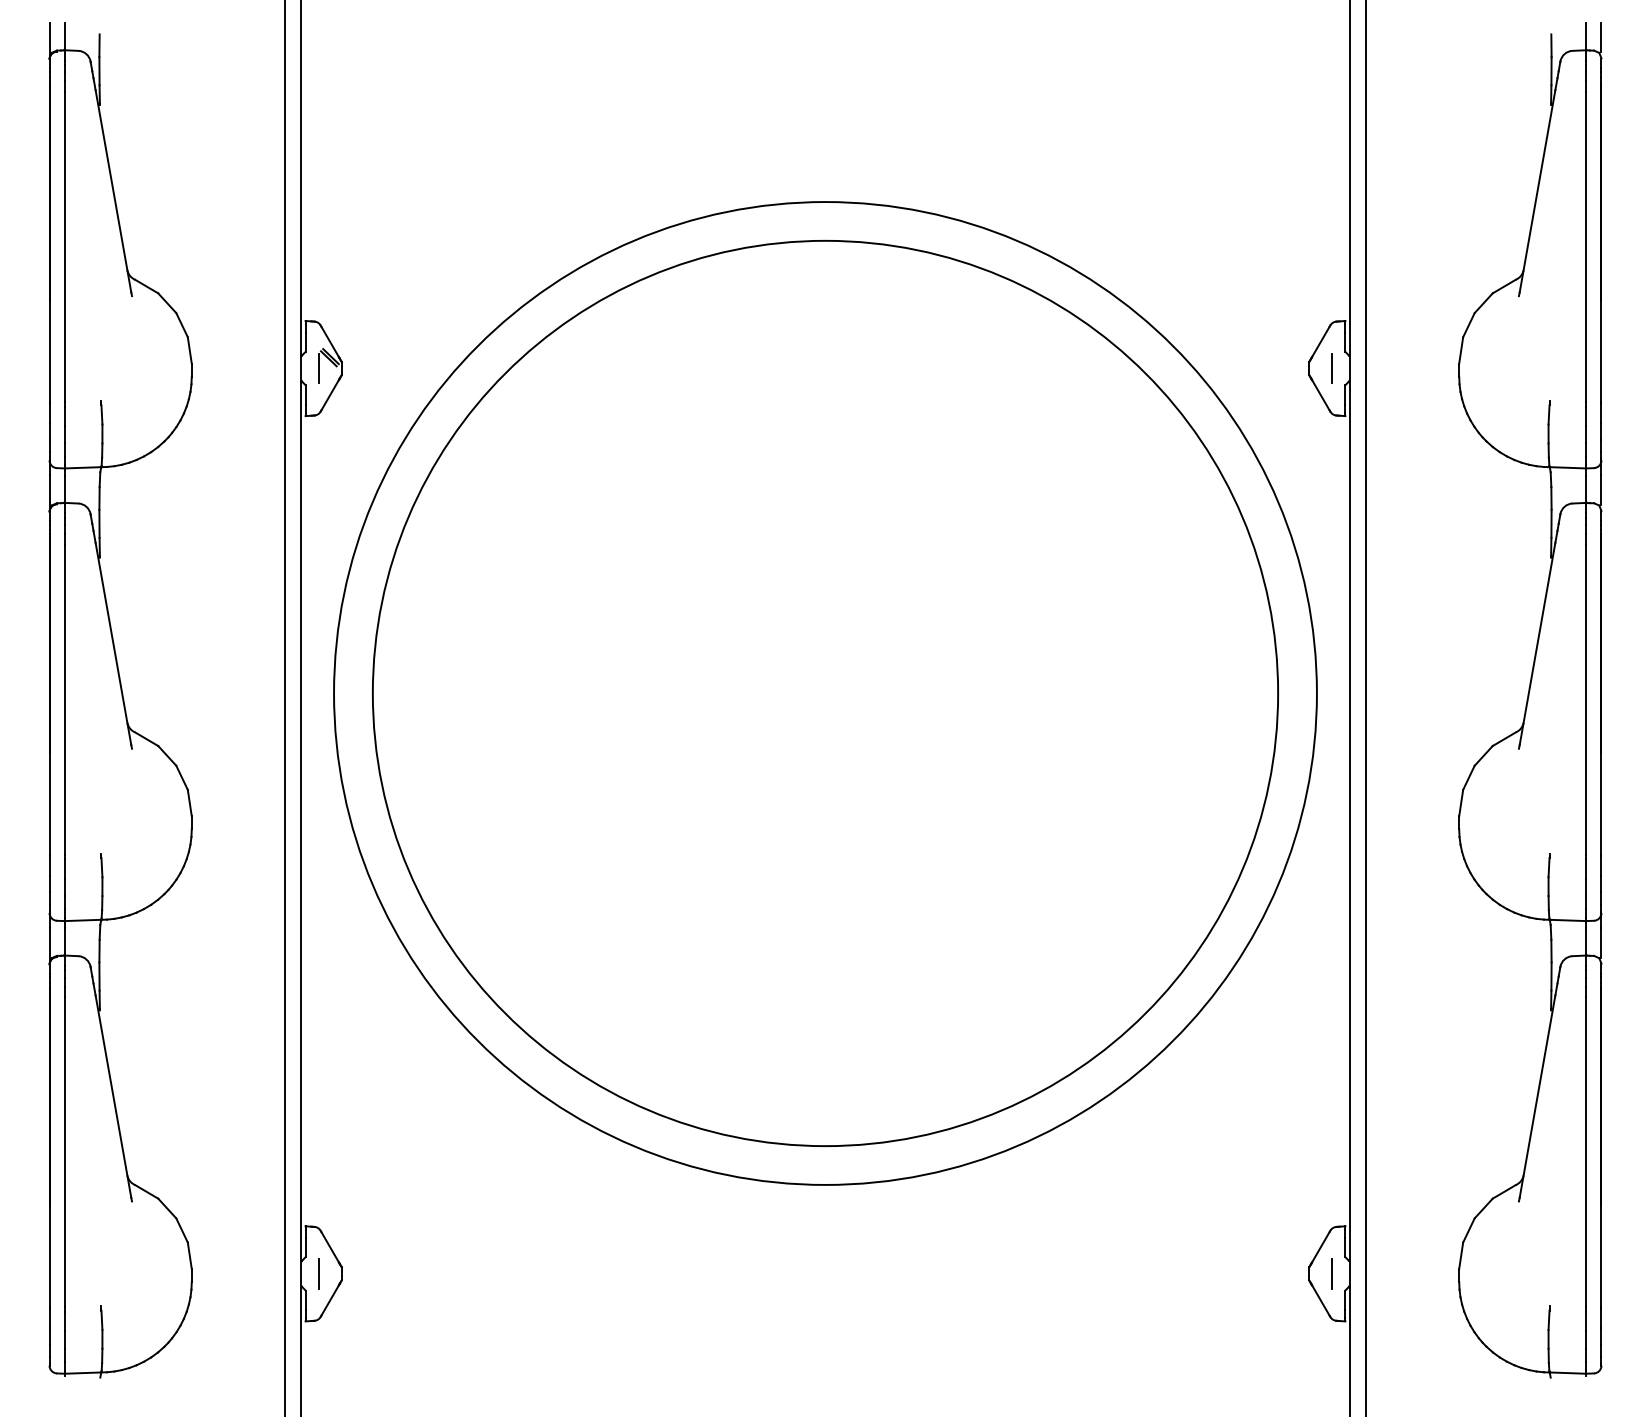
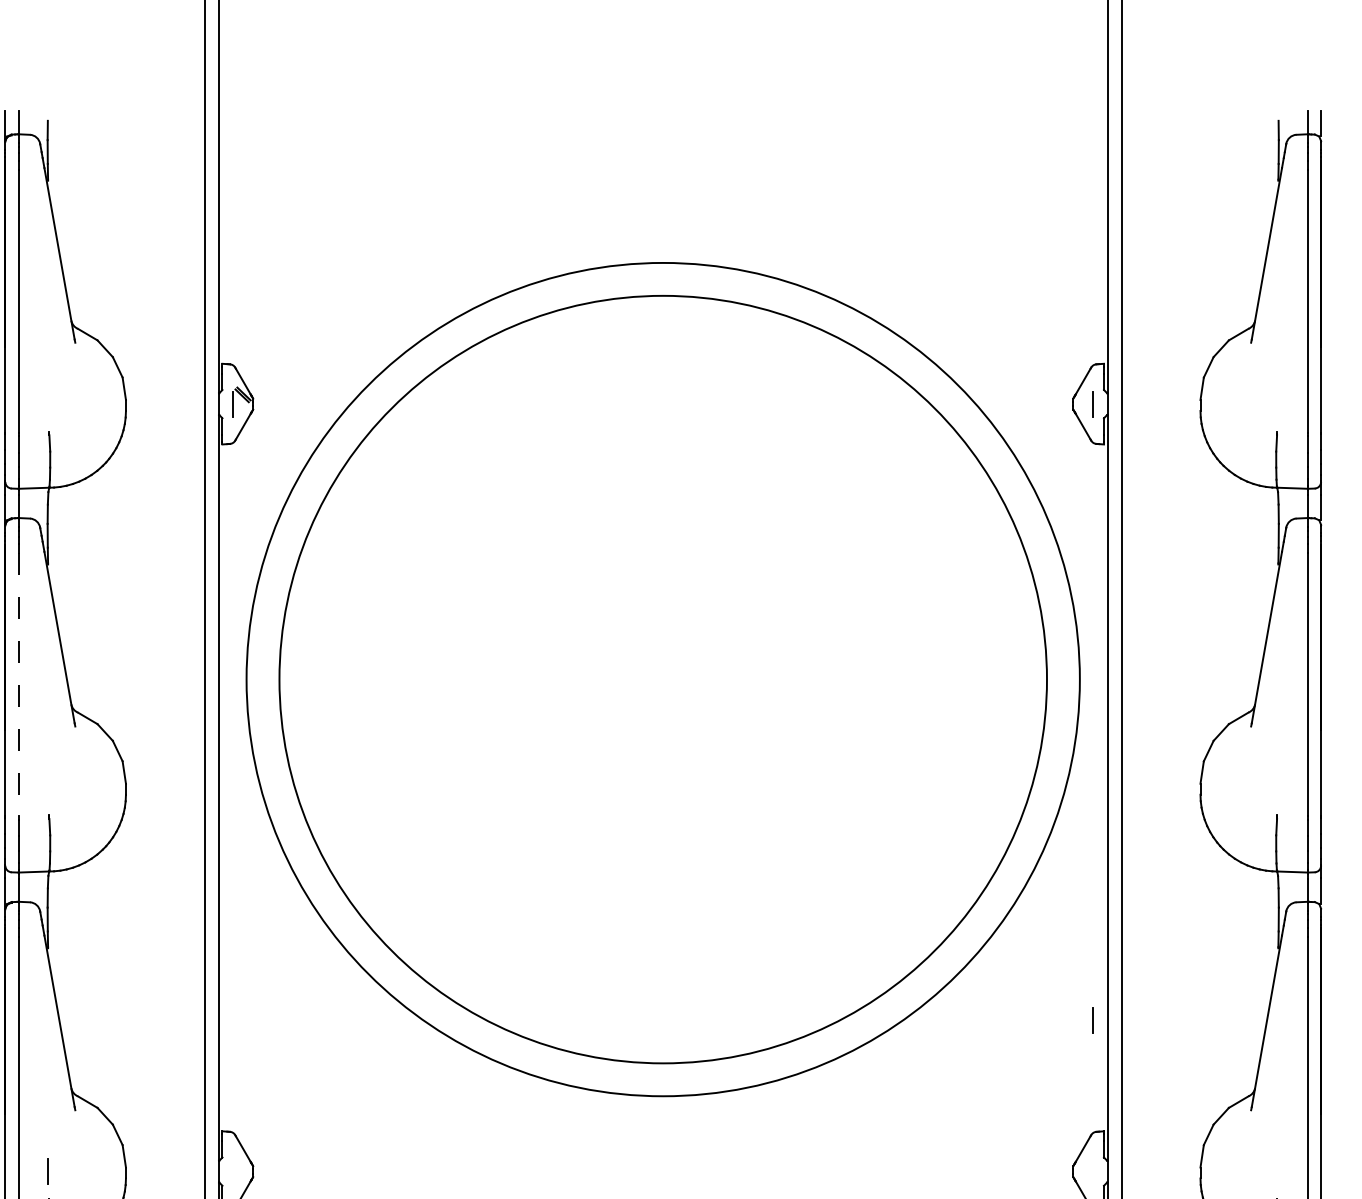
line: (65, 700) -> (18, 685), solid -> dashed
line: (318, 1273) -> (47, 1171), moved
line: (1331, 1273) -> (1092, 1020), moved

